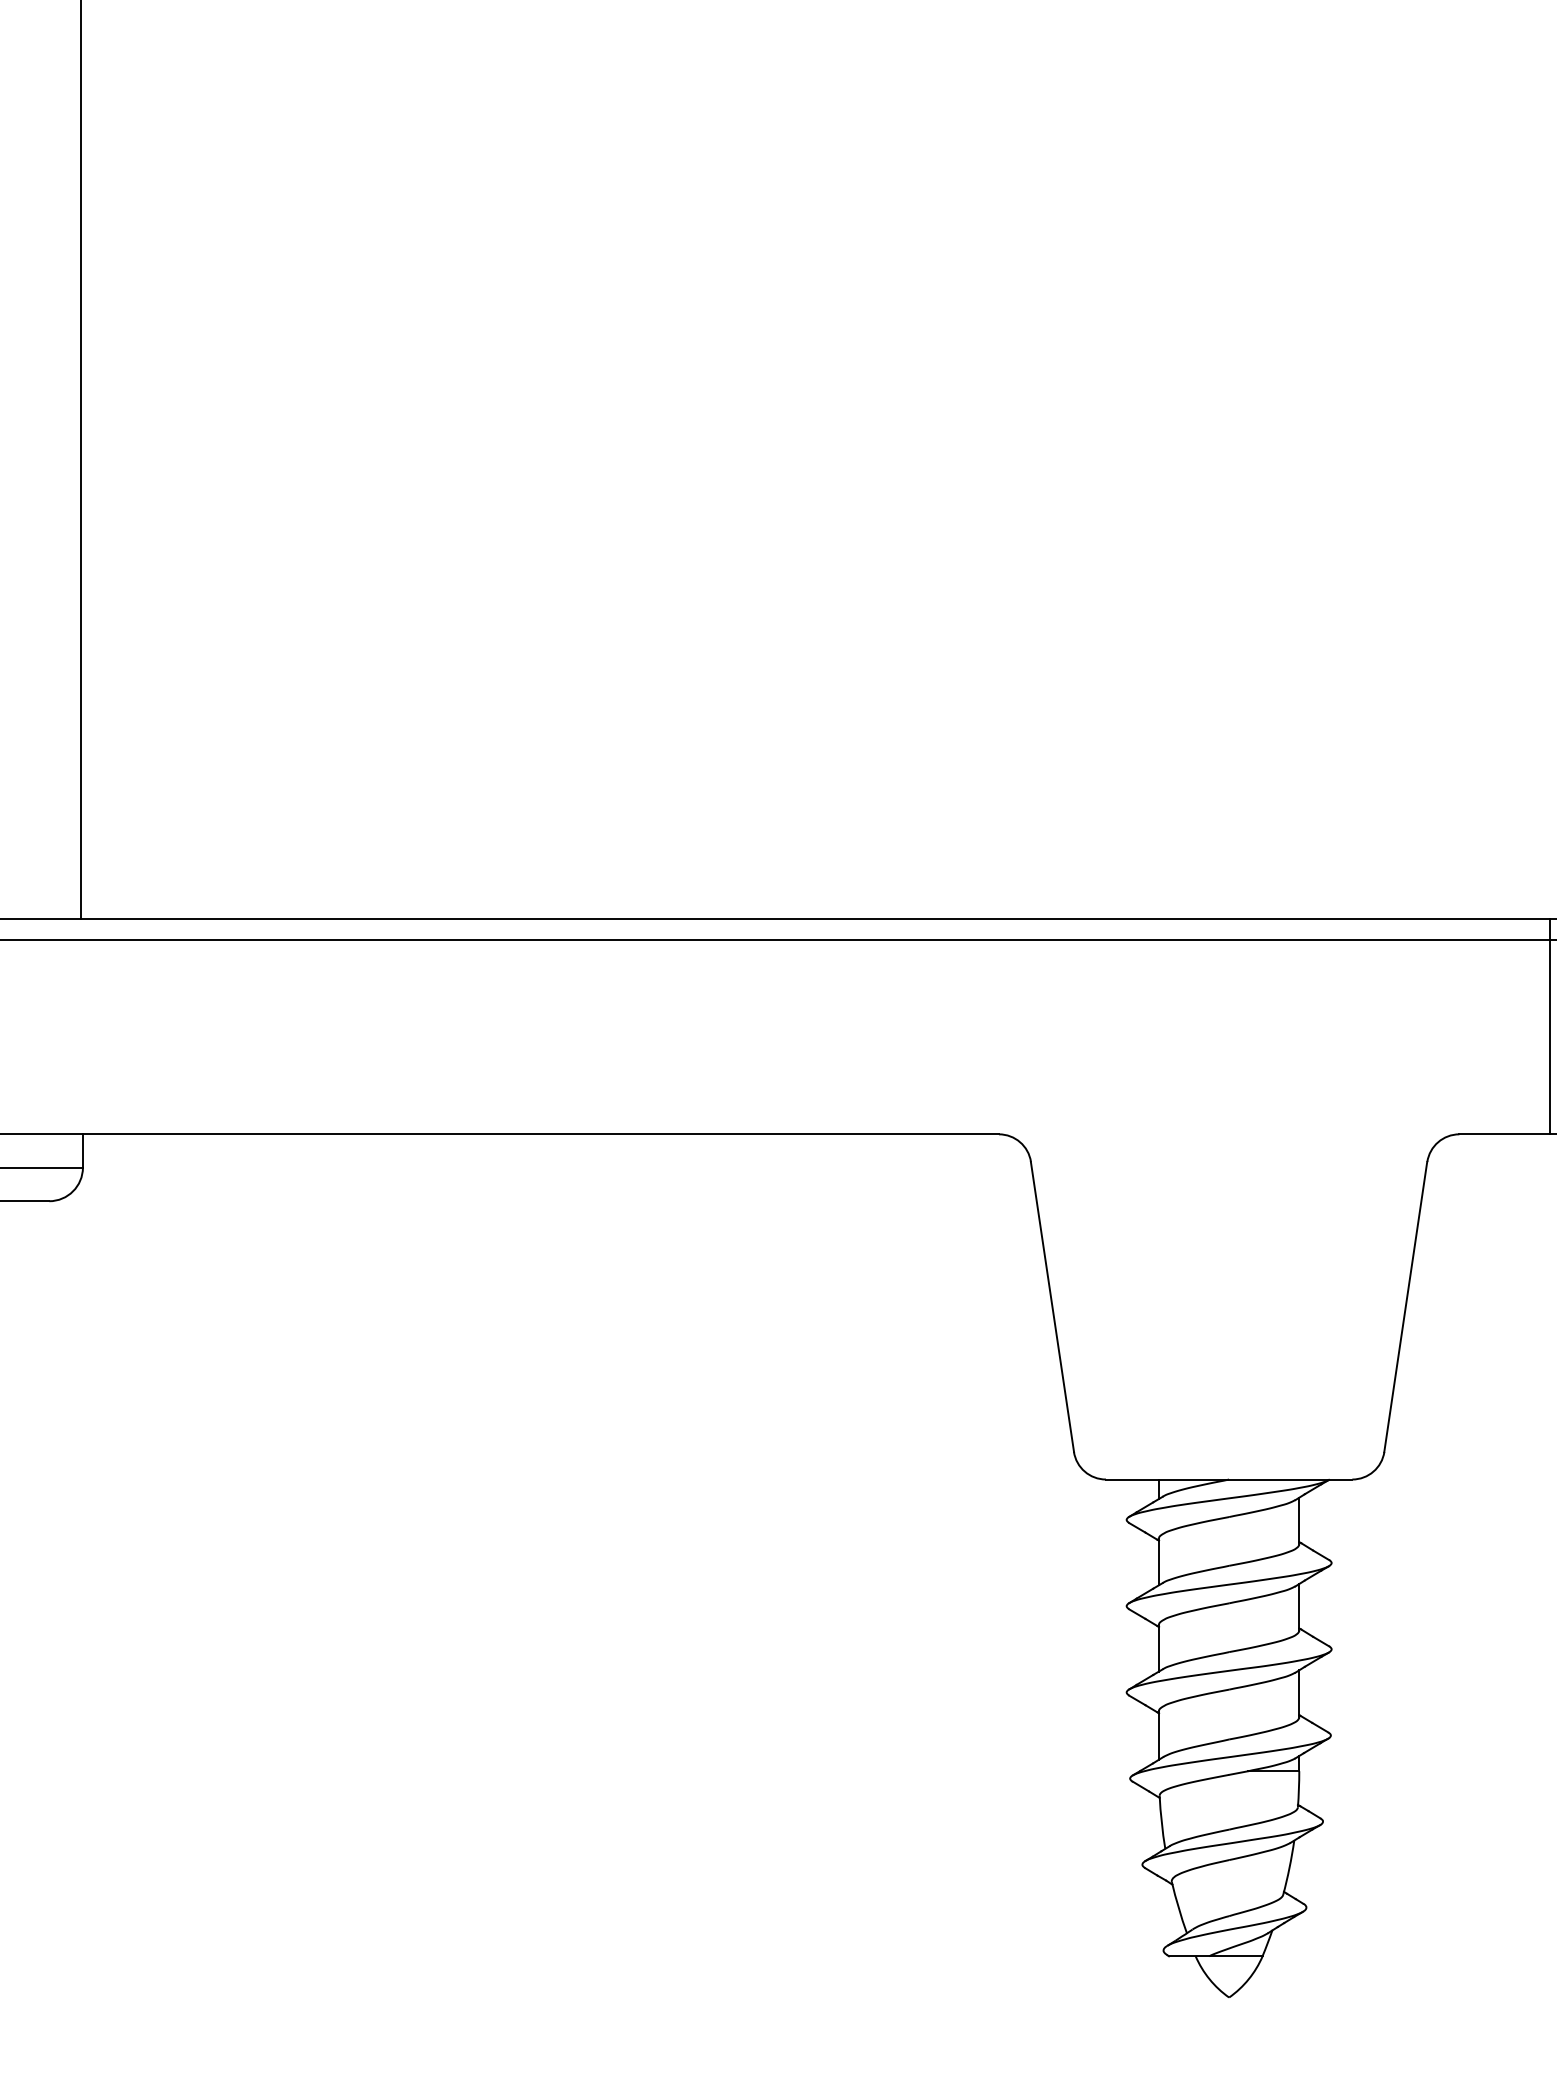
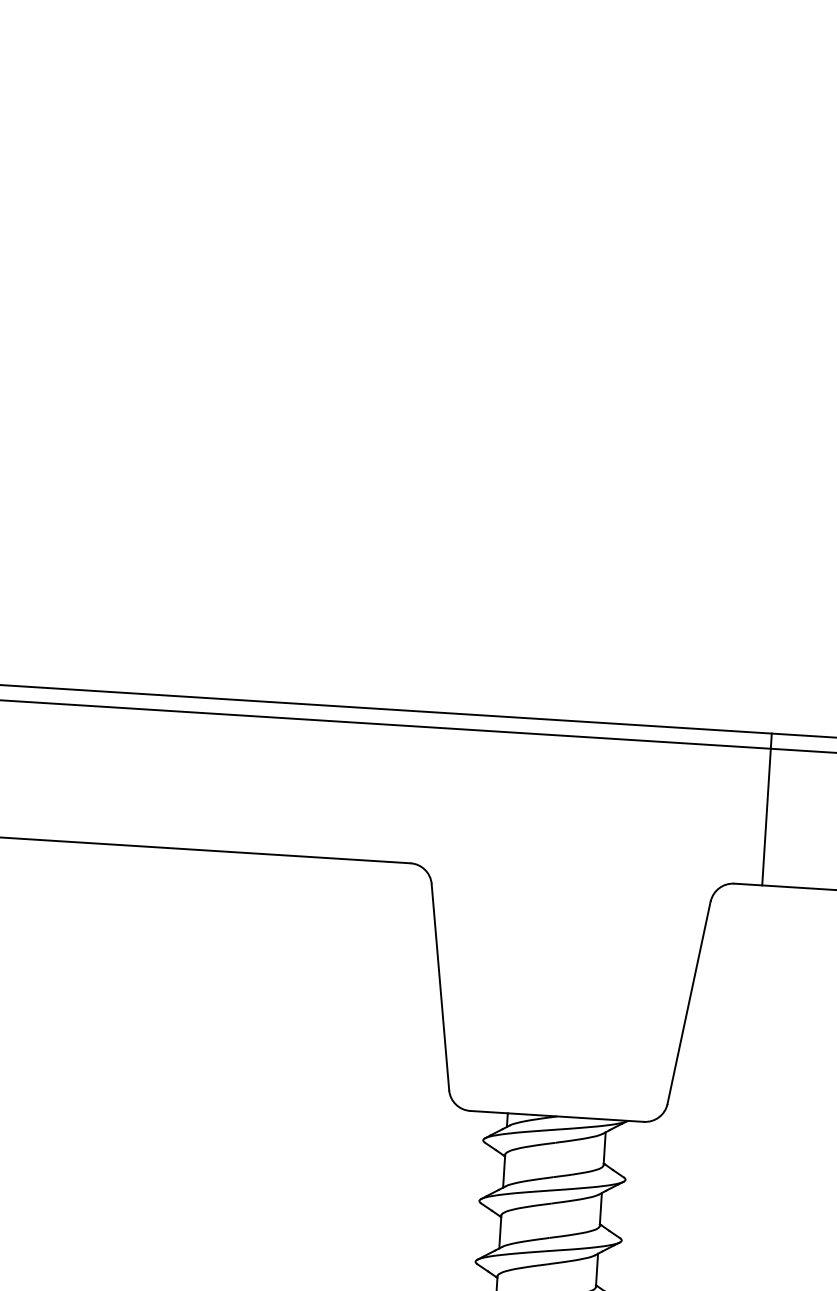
line: (1549, 1026) -> (766, 809), moved

